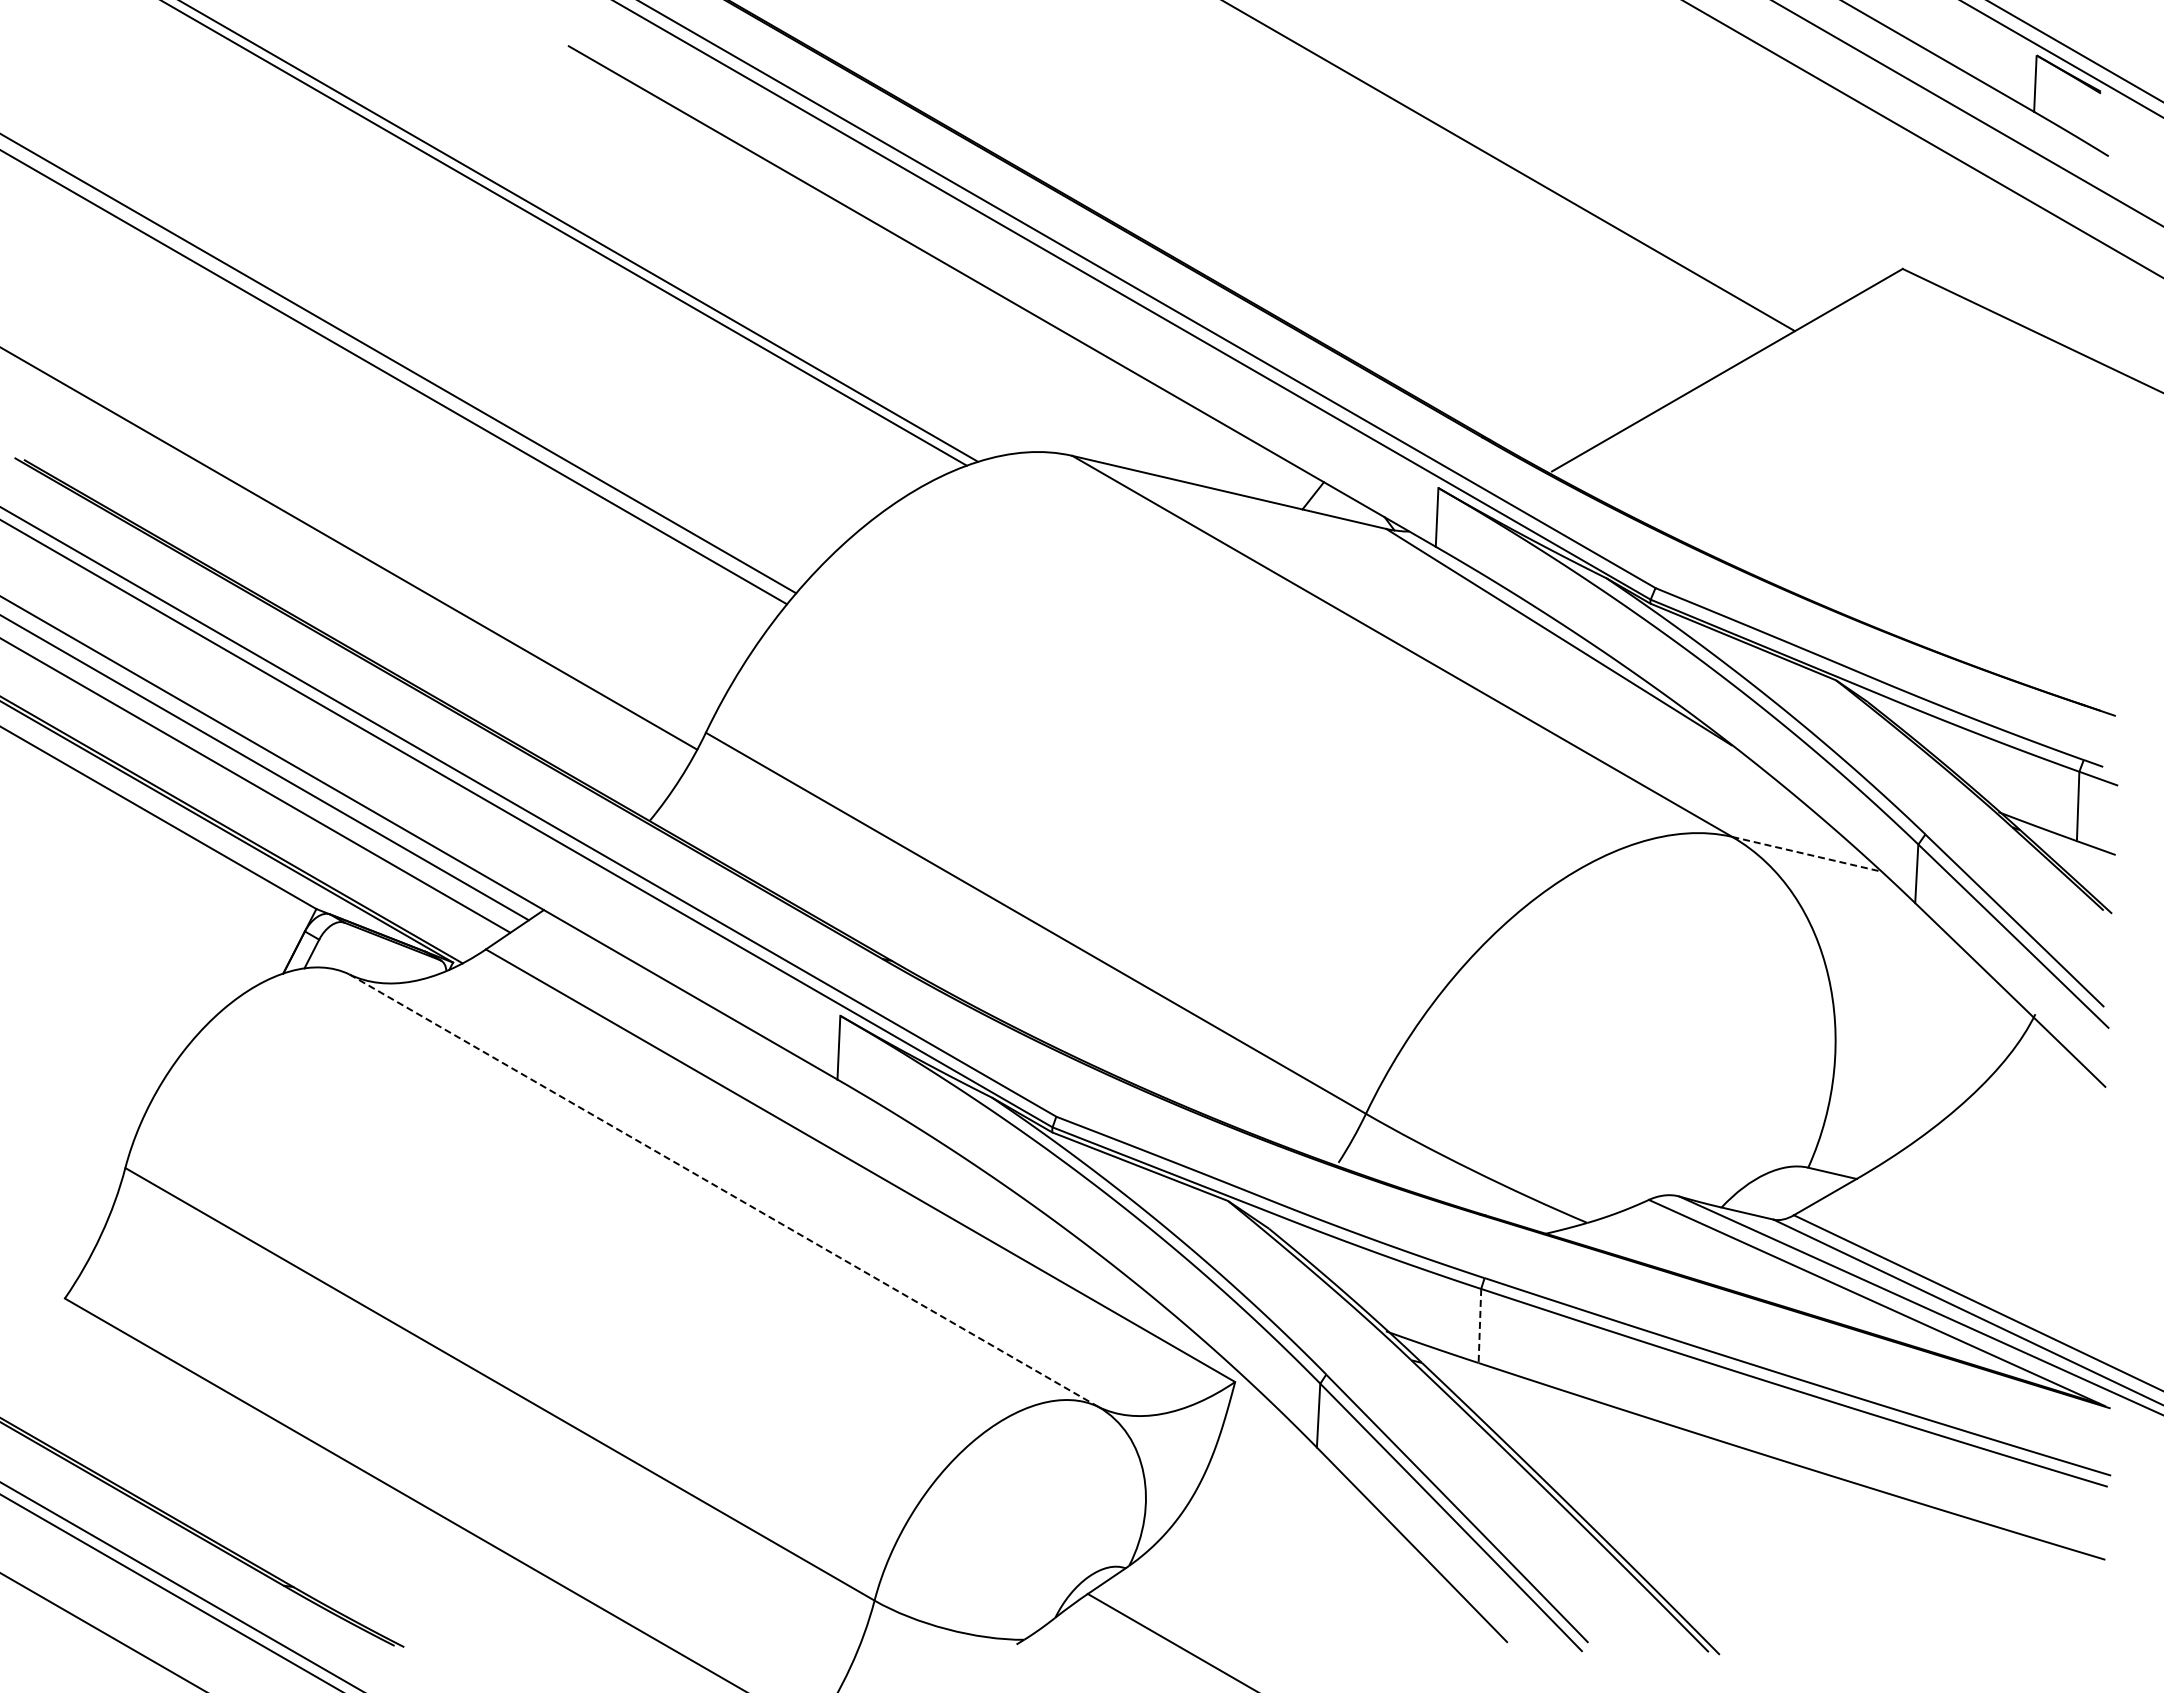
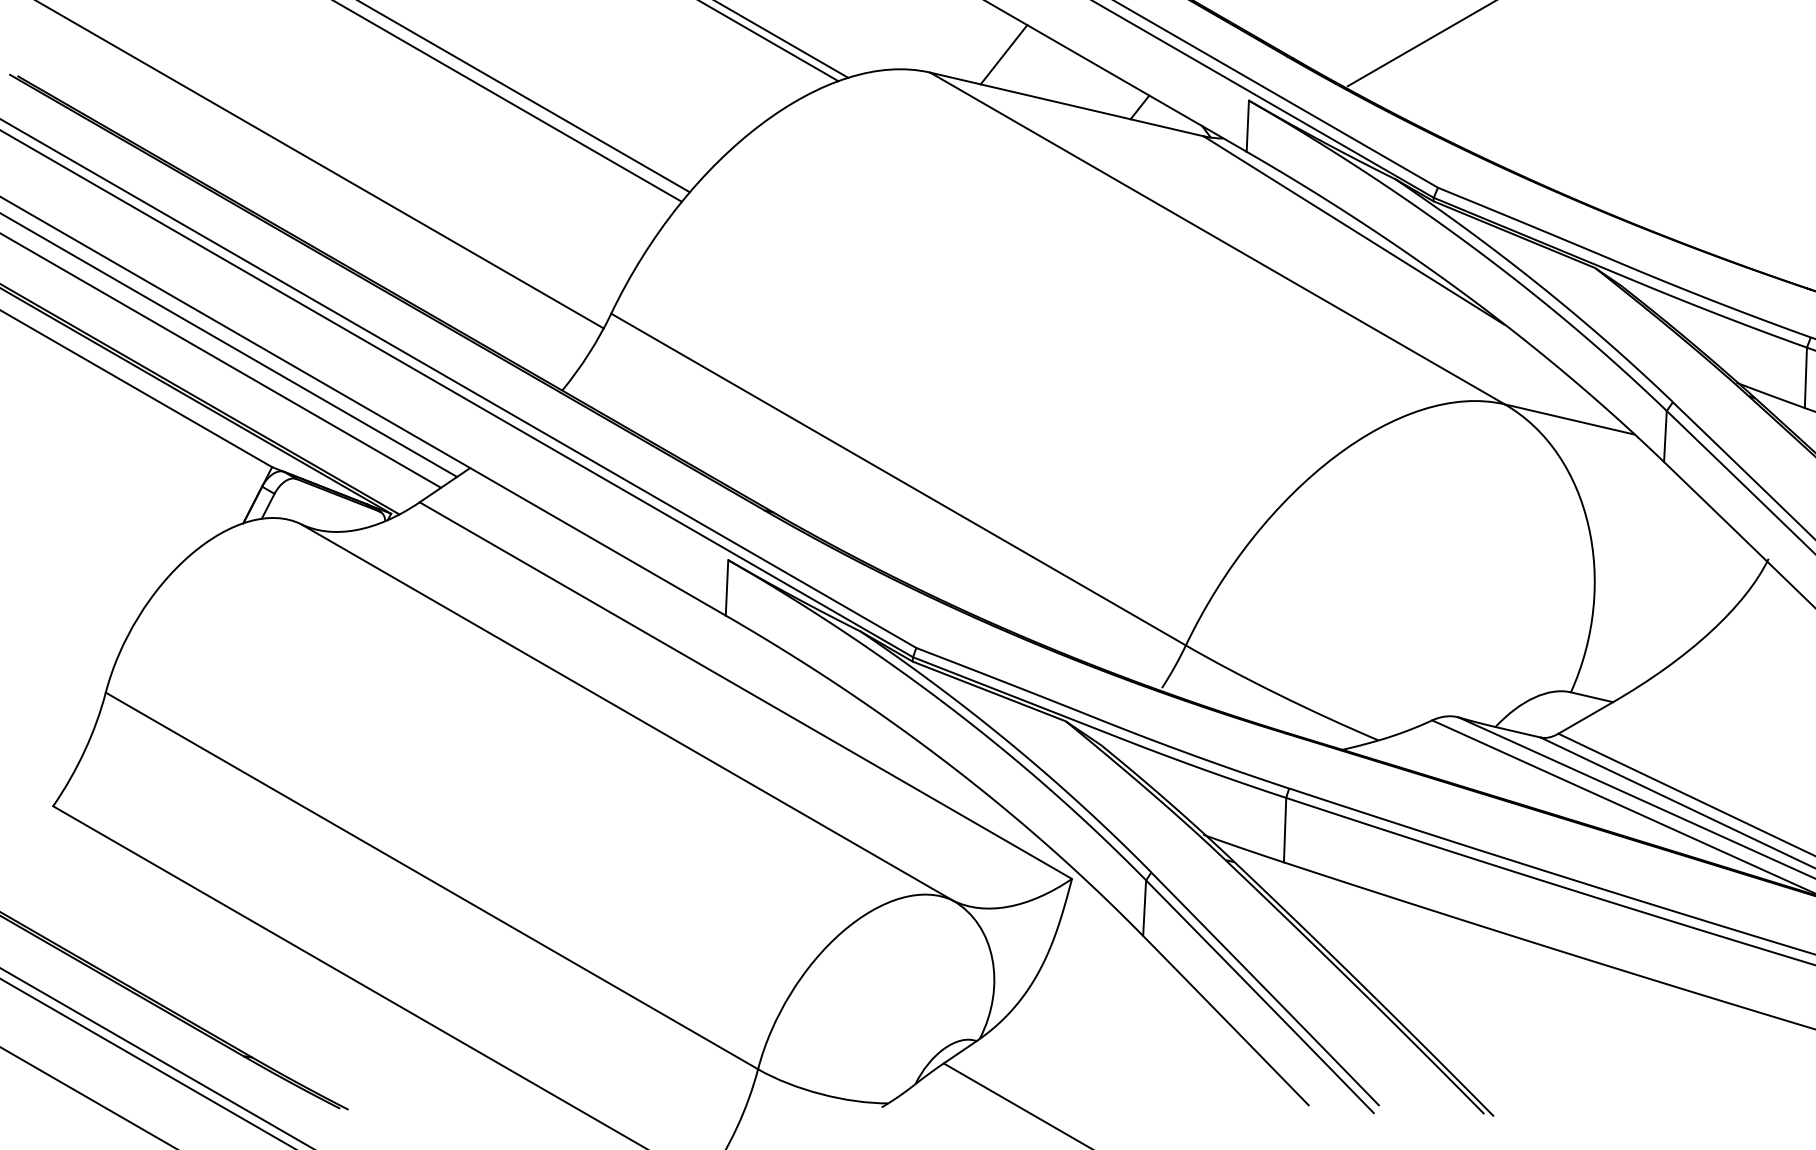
line: (1156, 435) -> (1003, 54), added
line: (1807, 854) -> (1570, 419), dashed -> solid
line: (724, 1190) -> (627, 712), dashed -> solid
line: (1479, 1326) -> (1284, 830), dashed -> solid

